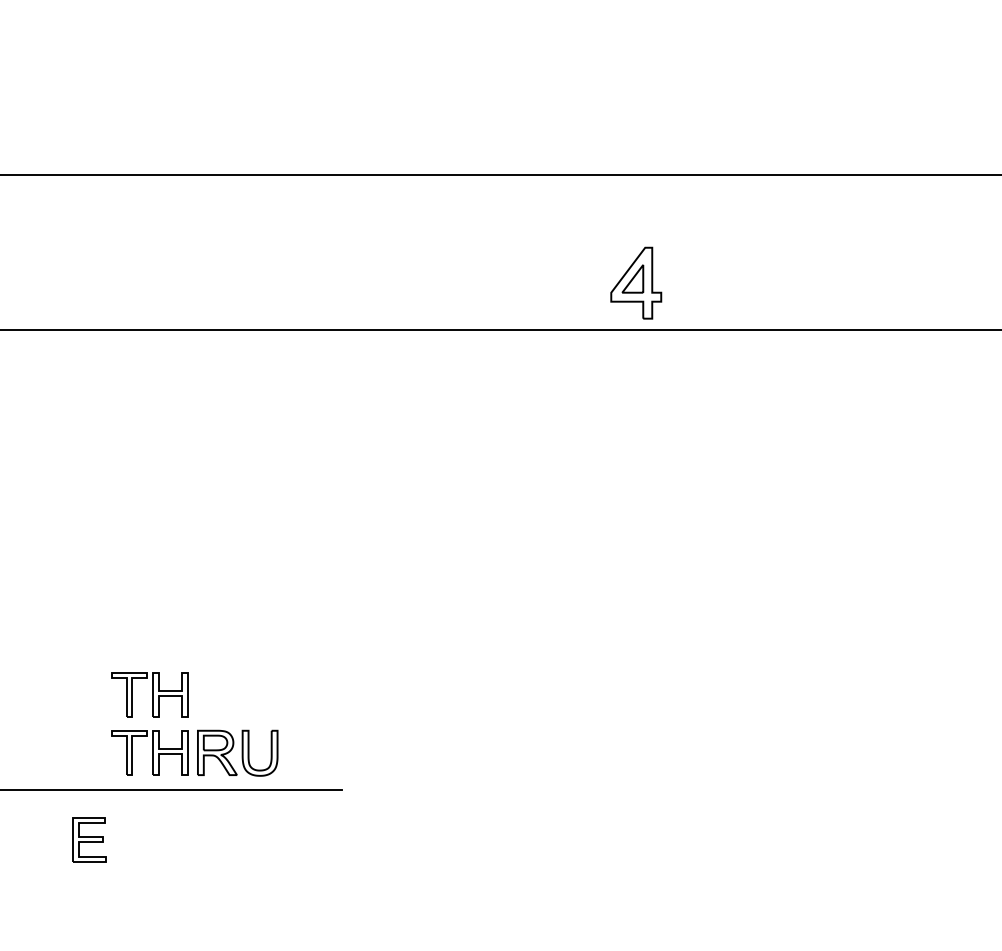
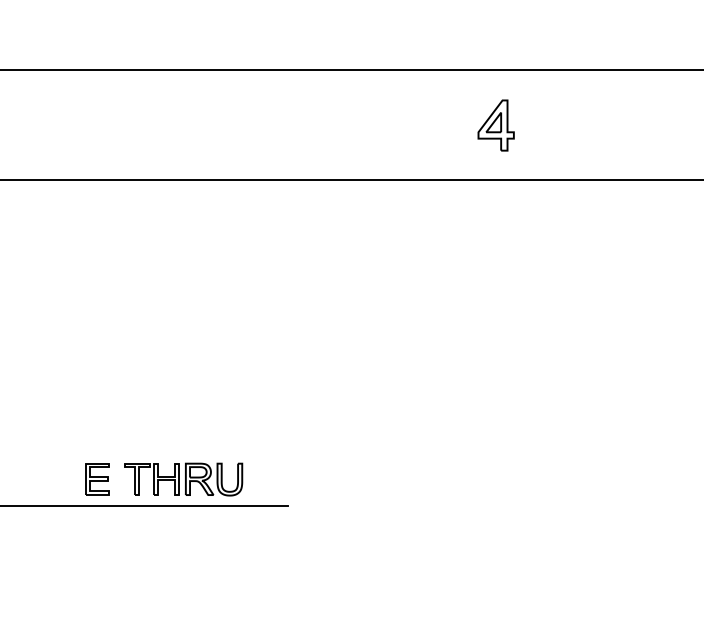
part: (636, 282) -> (496, 125), moved
part: (149, 694) -> (151, 437), removed
part: (89, 839) -> (97, 479), moved

